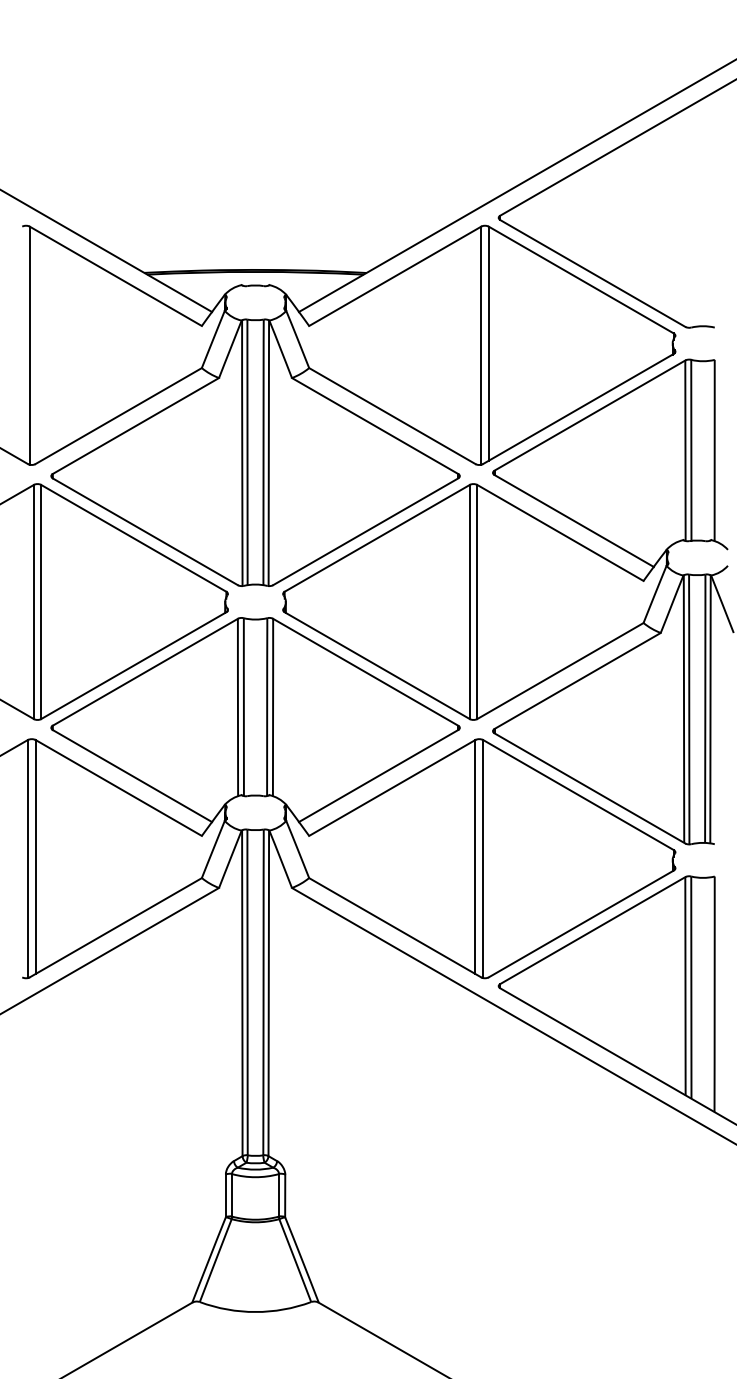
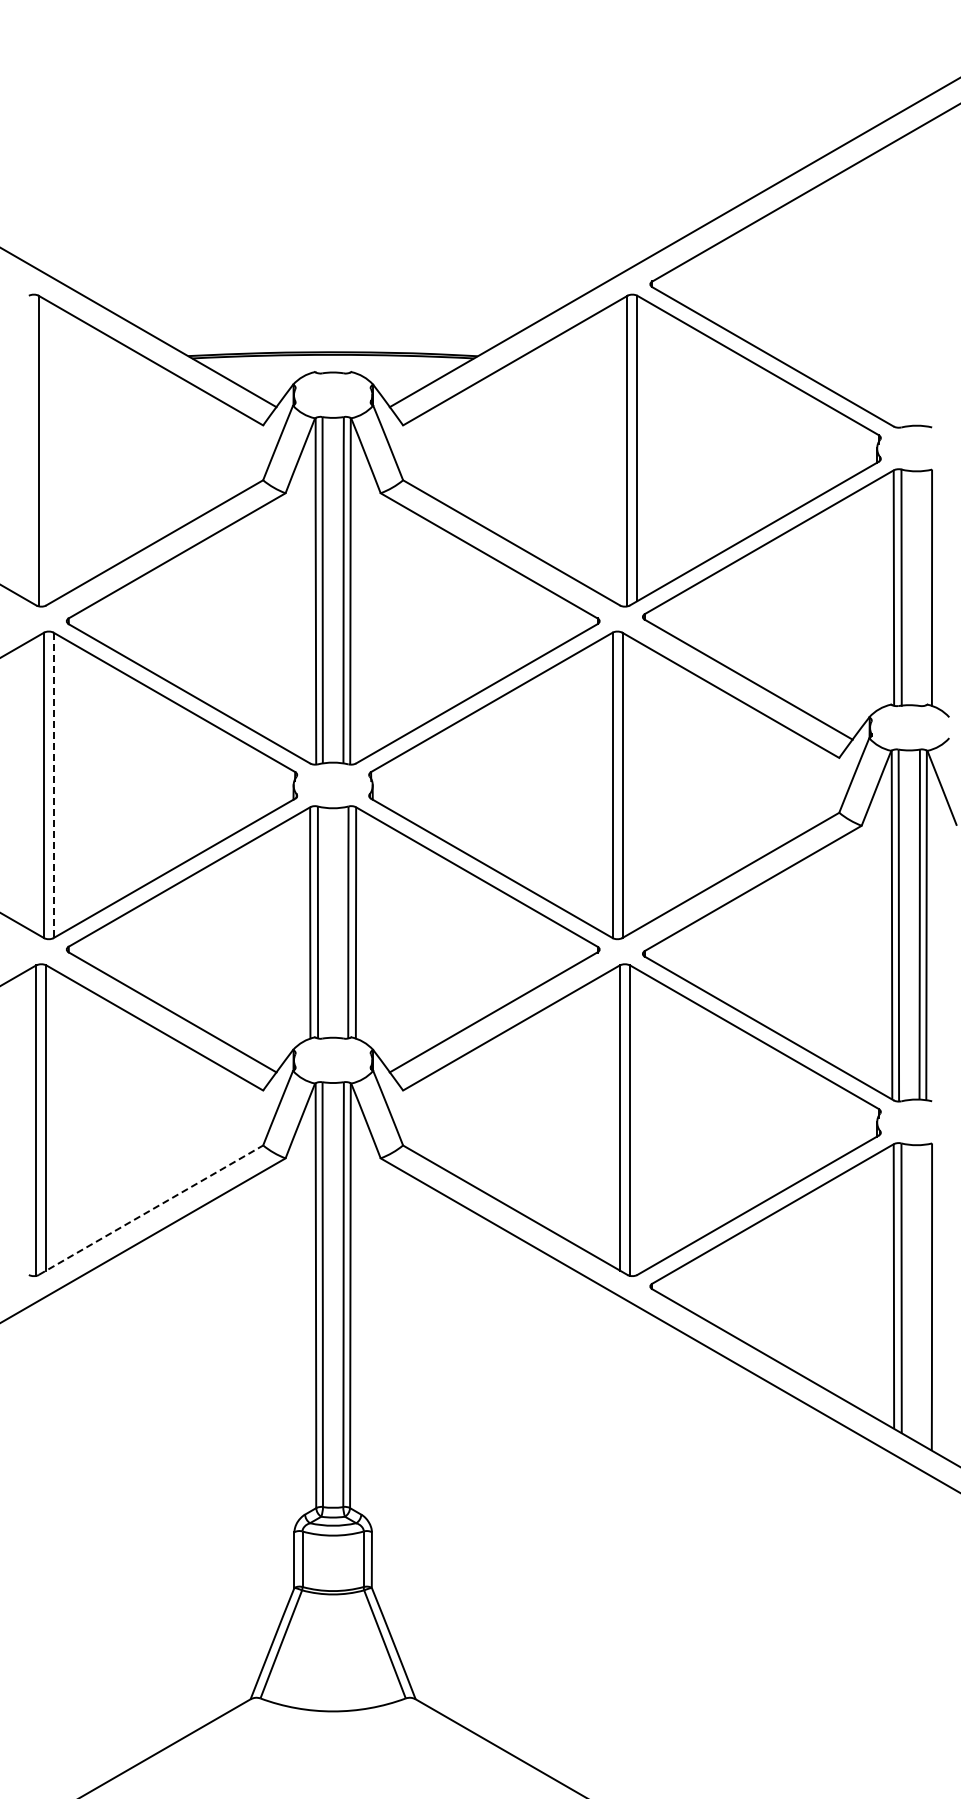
line: (41, 602) -> (53, 785), solid -> dashed
line: (116, 927) -> (151, 1209), solid -> dashed

